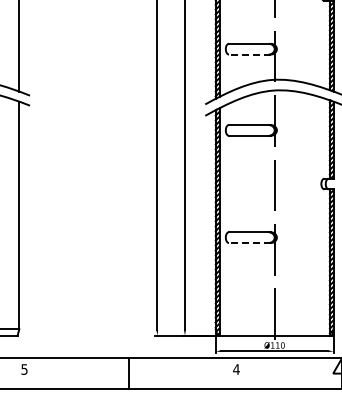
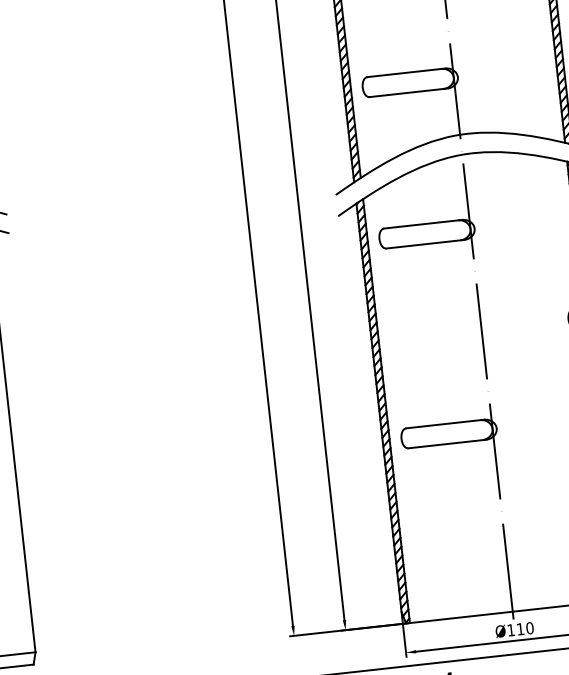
line: (249, 54) -> (407, 92), dashed -> solid
line: (249, 242) -> (446, 443), dashed -> solid

